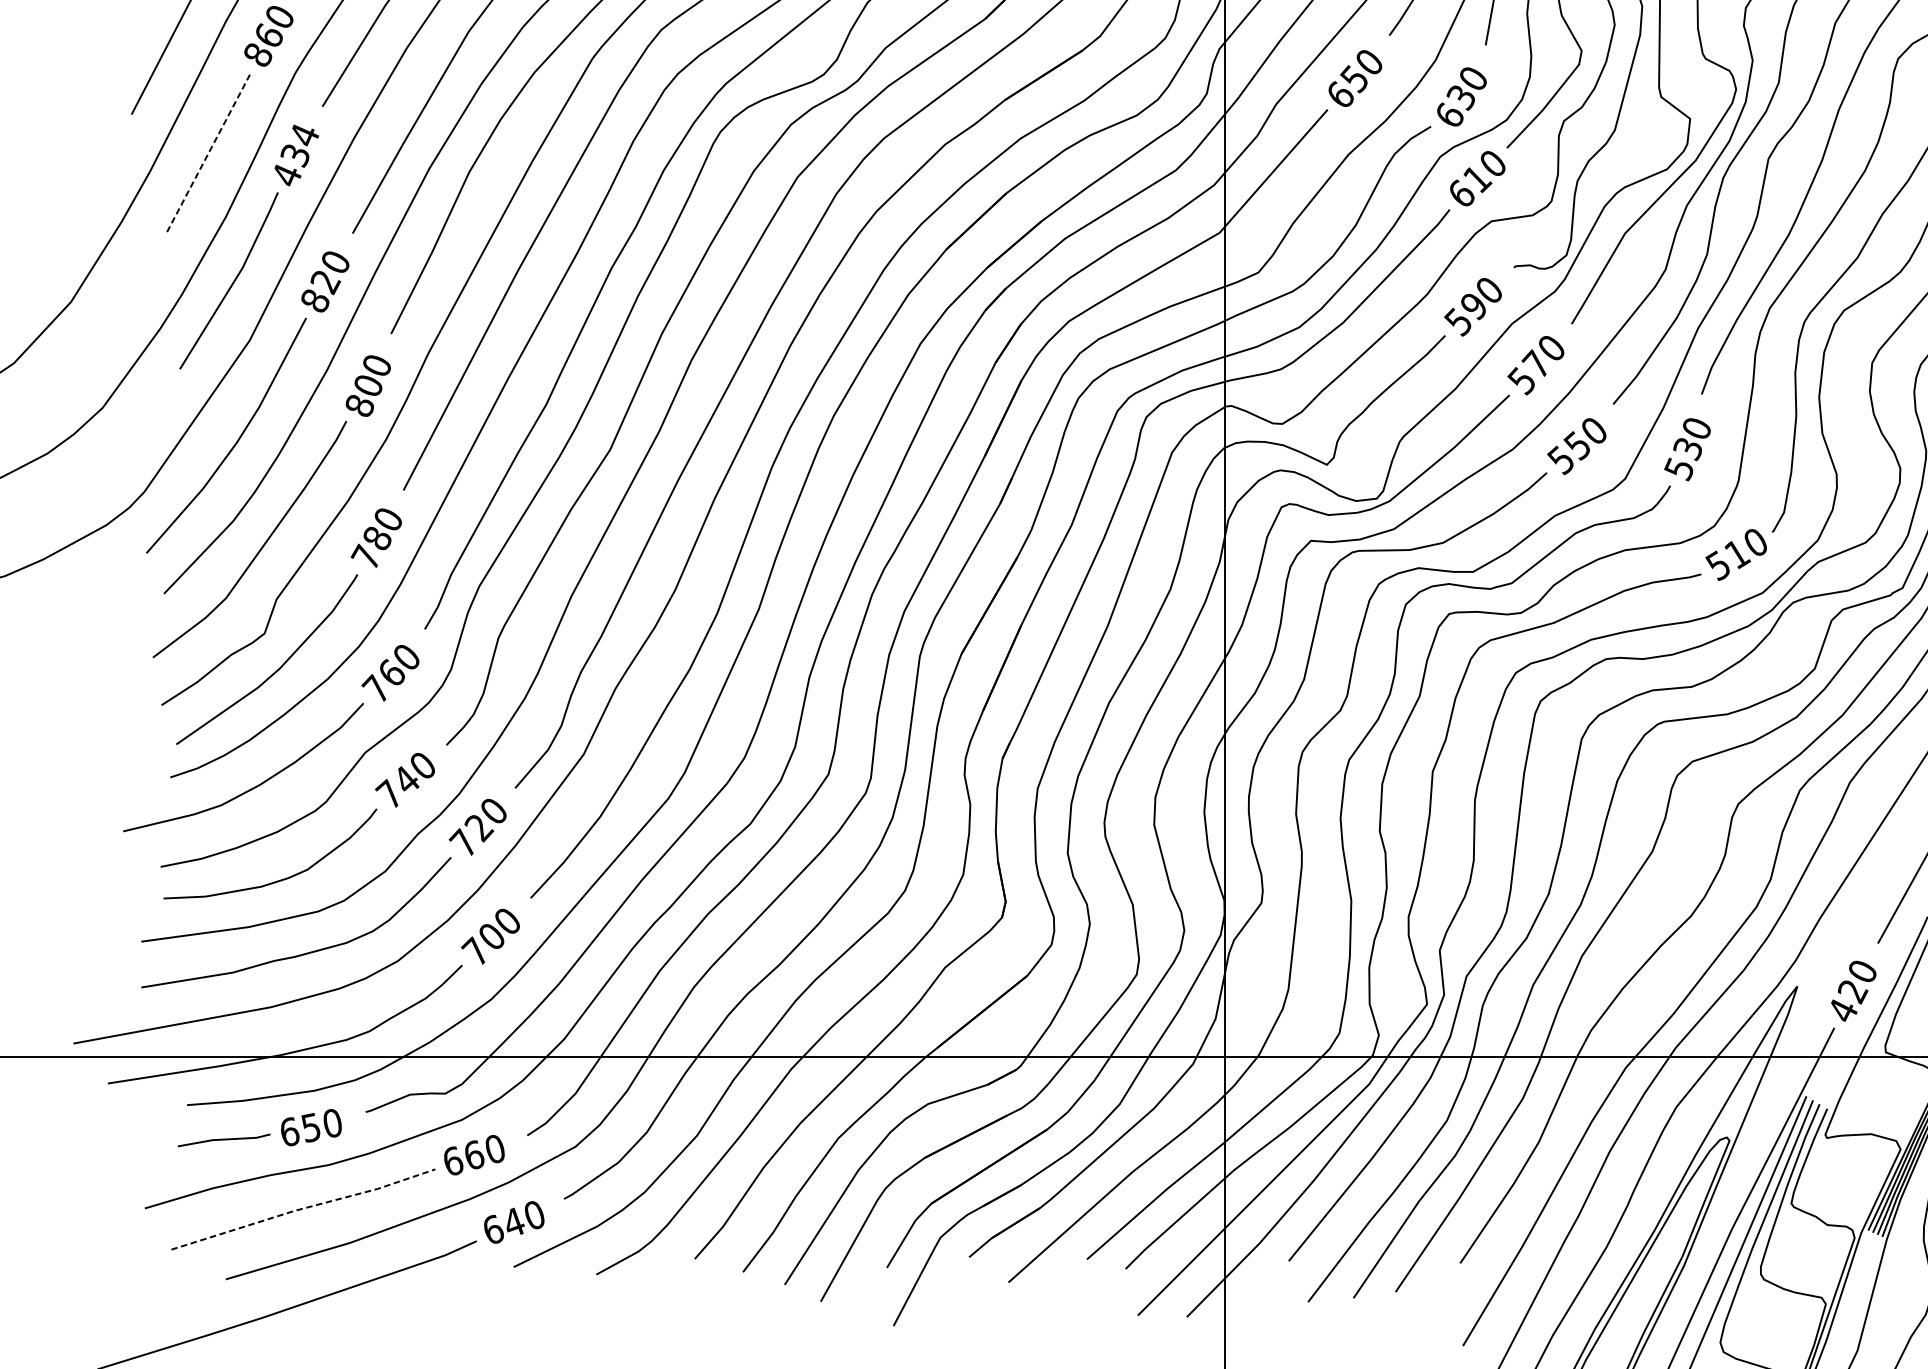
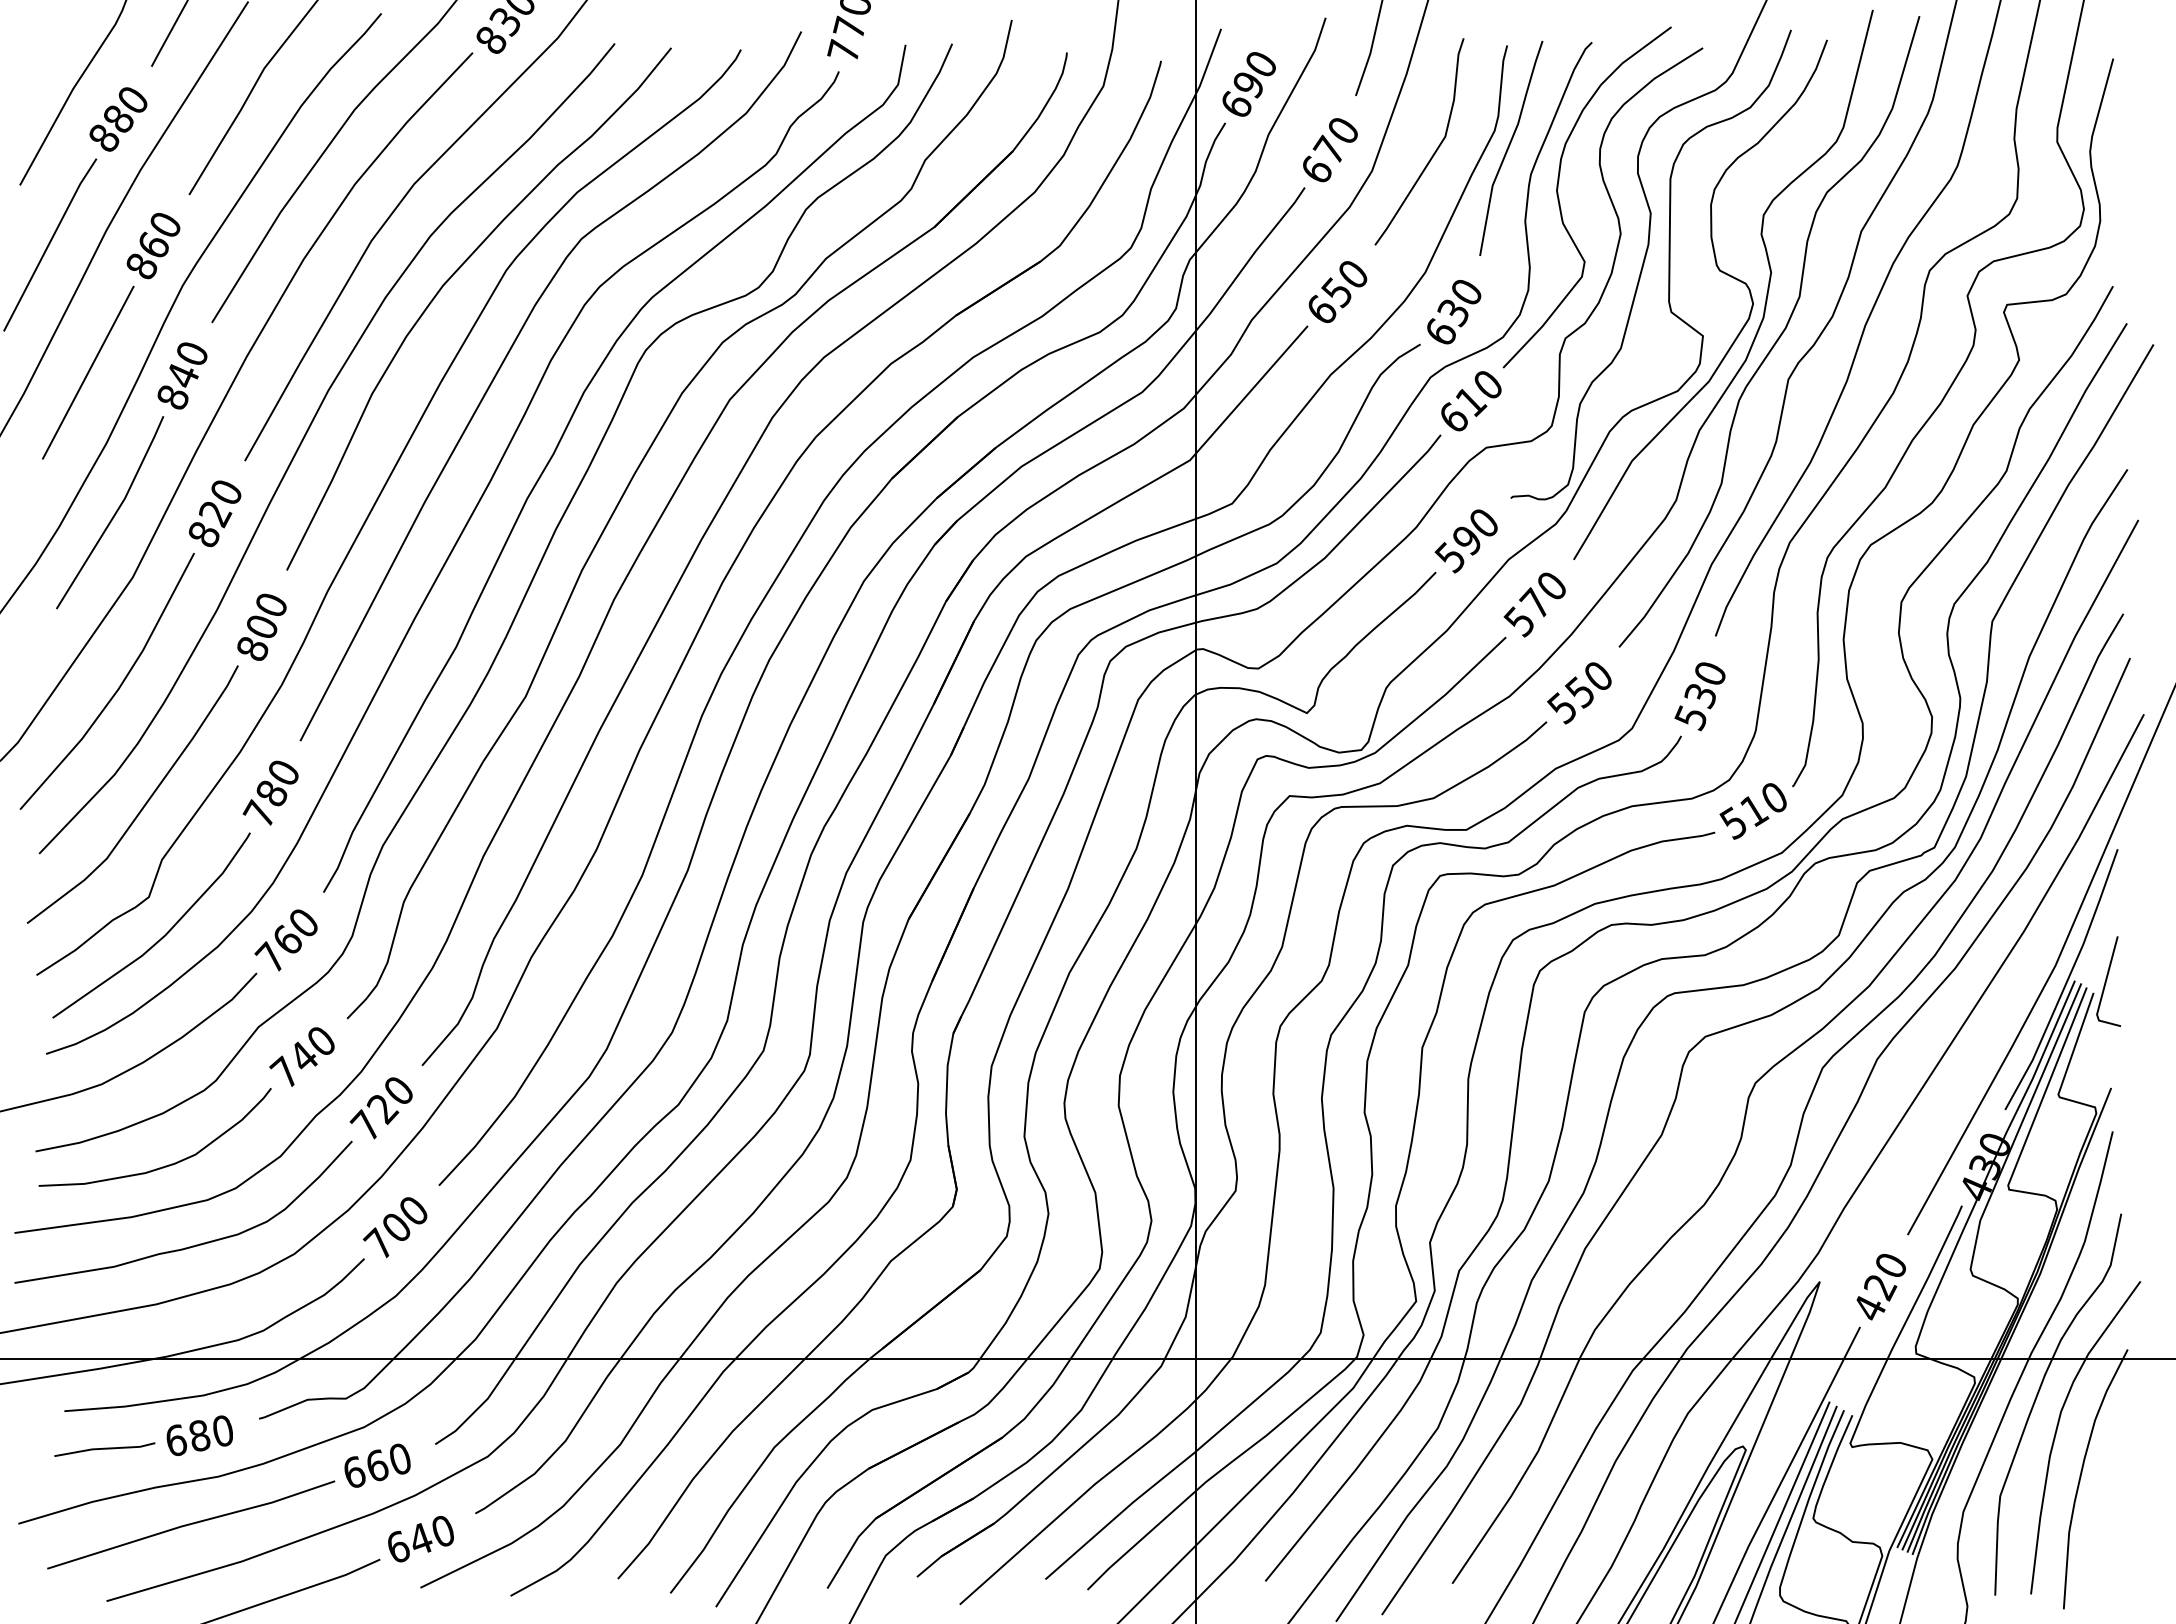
line: (209, 152) -> (88, 372), dashed -> solid
text: (295, 155) -> (182, 375), 434 -> 840
text: (311, 1127) -> (199, 1435), 650 -> 680
line: (303, 1209) -> (191, 1524), dashed -> solid

